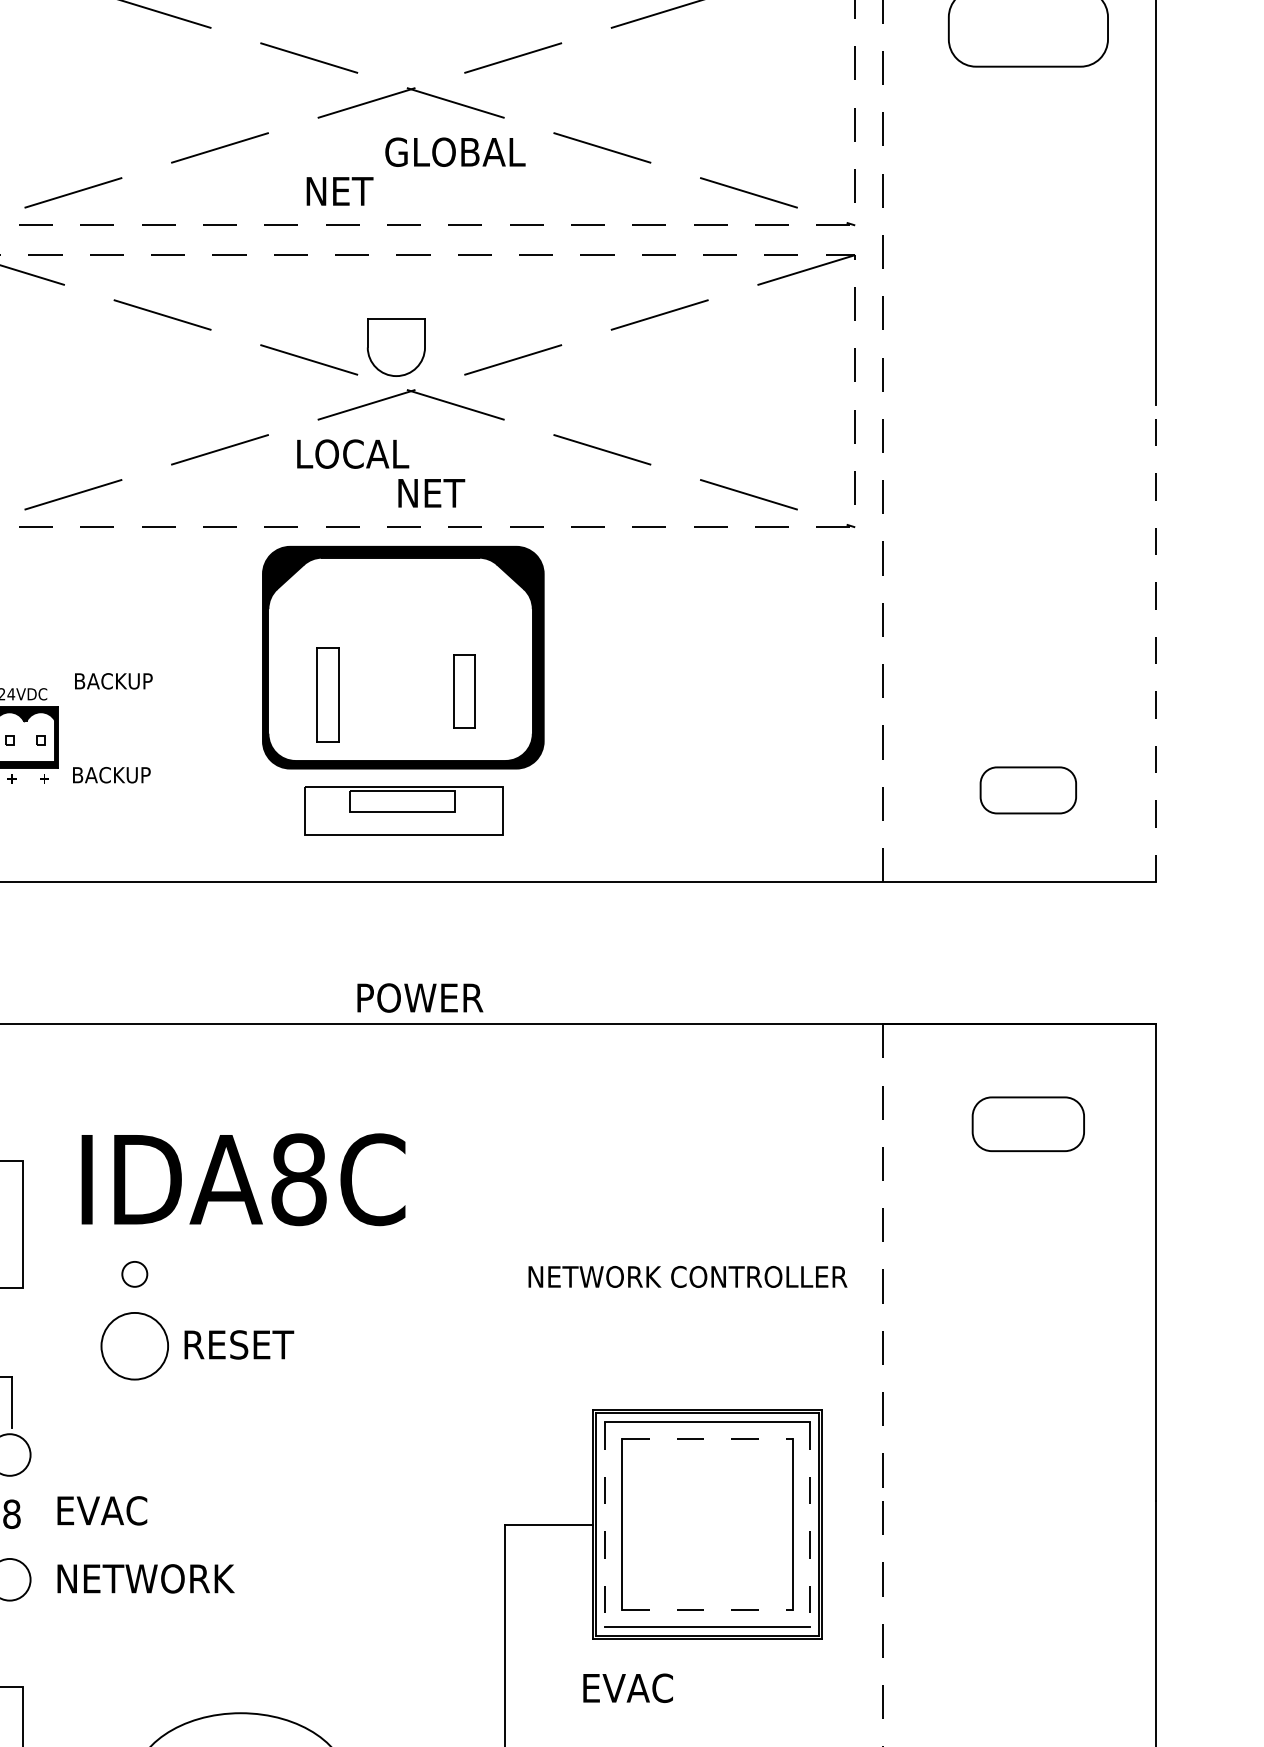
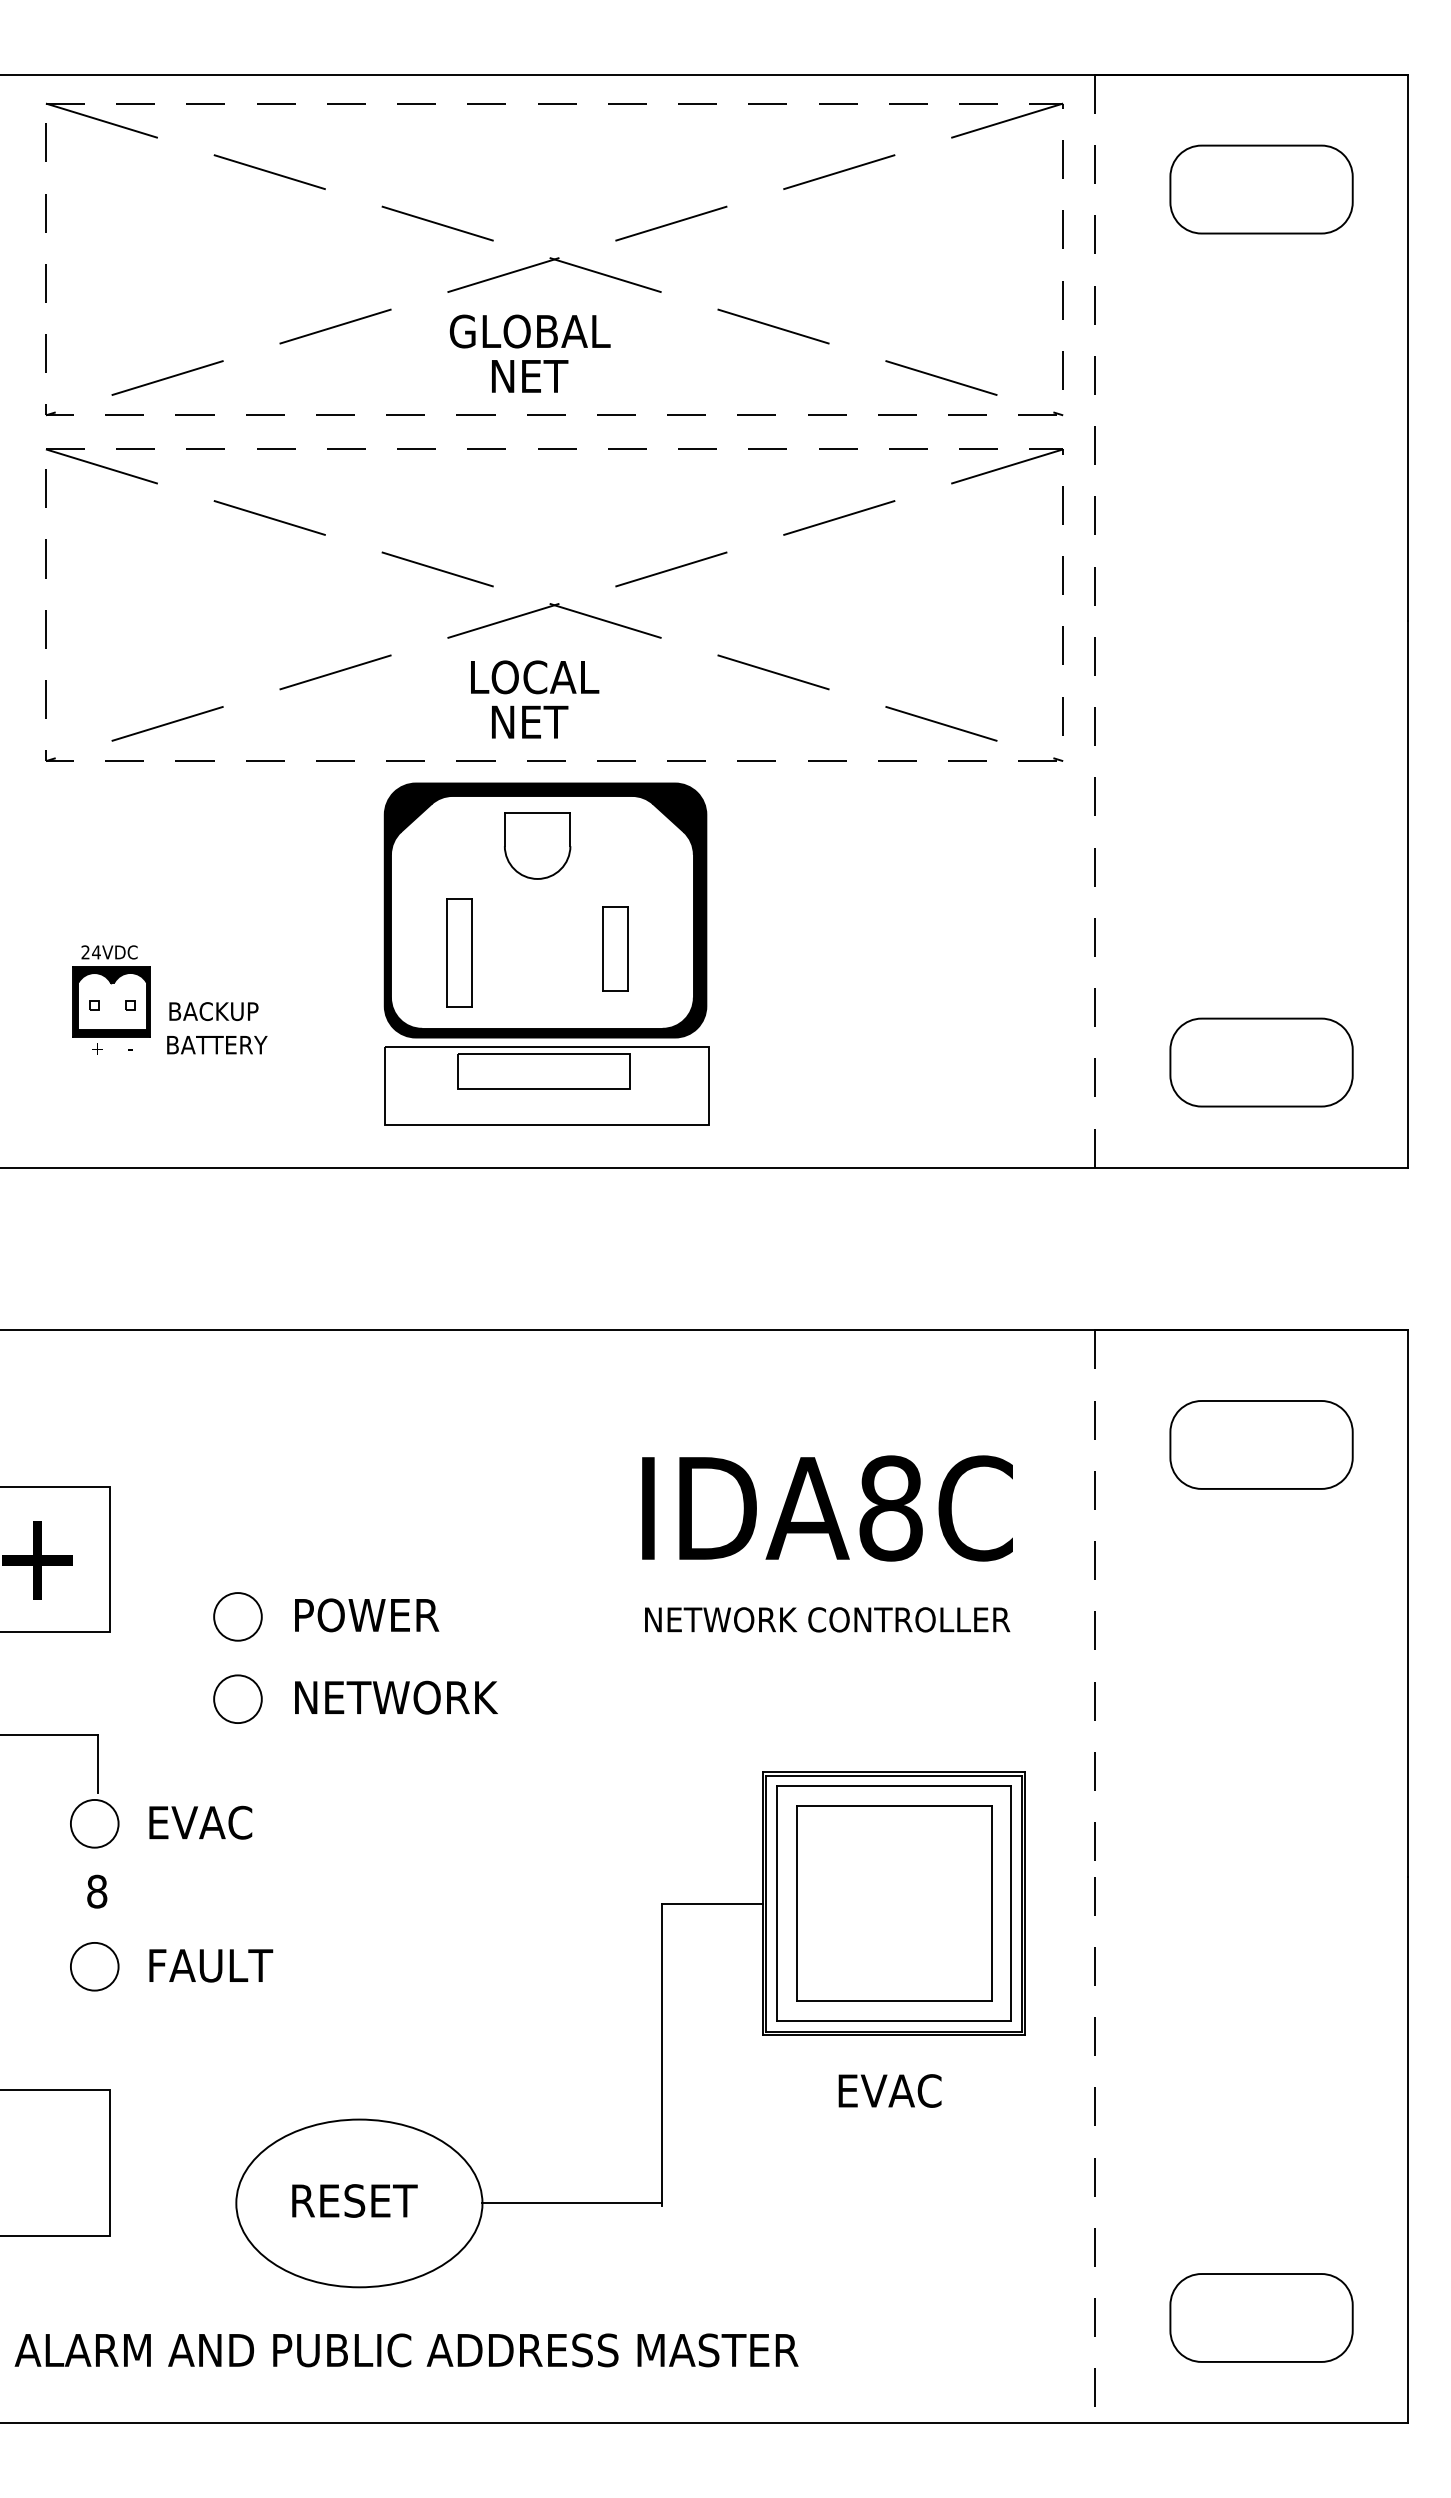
text: (454, 152) -> (529, 331), moved
text: (340, 191) -> (530, 376), moved
part: (396, 346) -> (537, 845), moved
text: (353, 454) -> (535, 677), moved
text: (432, 492) -> (530, 721), moved
line: (1155, 642) -> (1407, 893), dashed -> solid
text: (113, 681) -> (213, 1011), moved
text: (129, 774) -> (231, 1044), BACKUP -> BATTERY
text: (43, 778) -> (133, 1048), + -> -
part: (1028, 790) -> (1261, 1062), size x1.67
part: (404, 810) -> (546, 1085), size x1.43
text: (420, 998) -> (367, 1615), moved
part: (1028, 1123) -> (1261, 1444), size x1.43
text: (243, 1179) -> (827, 1508), moved
circle: (134, 1274) -> (237, 1616), size x1.67
text: (687, 1276) -> (827, 1619), moved
text: (274, 1344) -> (397, 1697), RESET -> NETWORK
circle: (134, 1346) -> (237, 1699), size x0.62
line: (707, 1439) -> (894, 1806), dashed -> solid
text: (102, 1510) -> (200, 1822), moved
line: (605, 1525) -> (777, 1904), dashed -> solid
line: (810, 1525) -> (1011, 1904), dashed -> solid
text: (147, 1578) -> (252, 1965), NETWORK -> FAULT
line: (707, 1610) -> (894, 2001), dashed -> solid
text: (627, 1687) -> (889, 2090), moved

